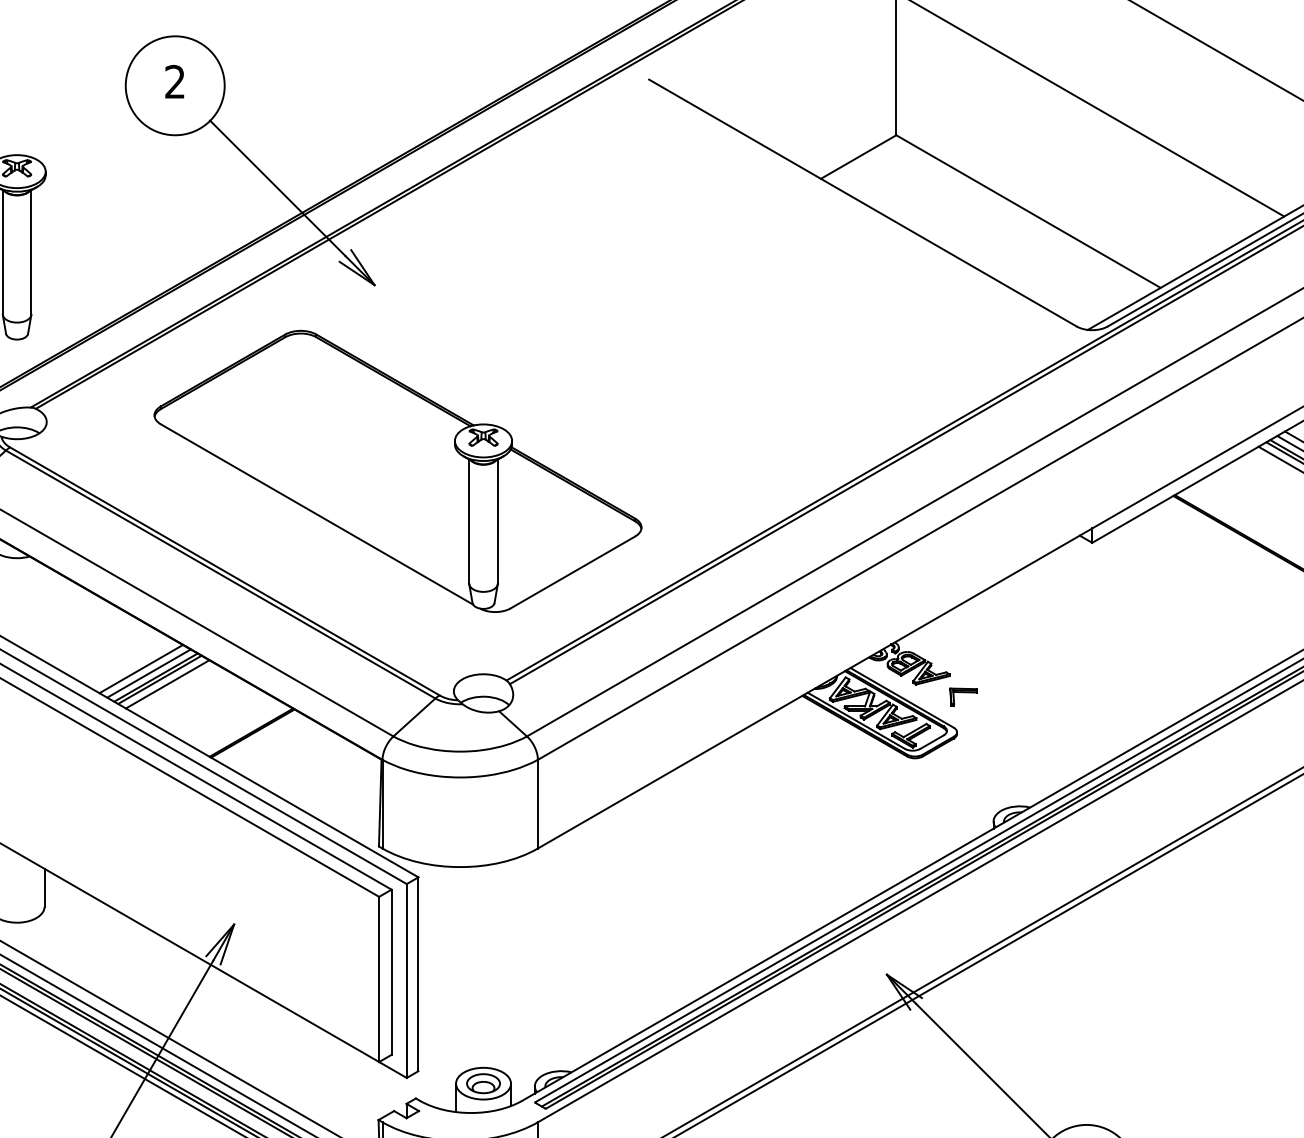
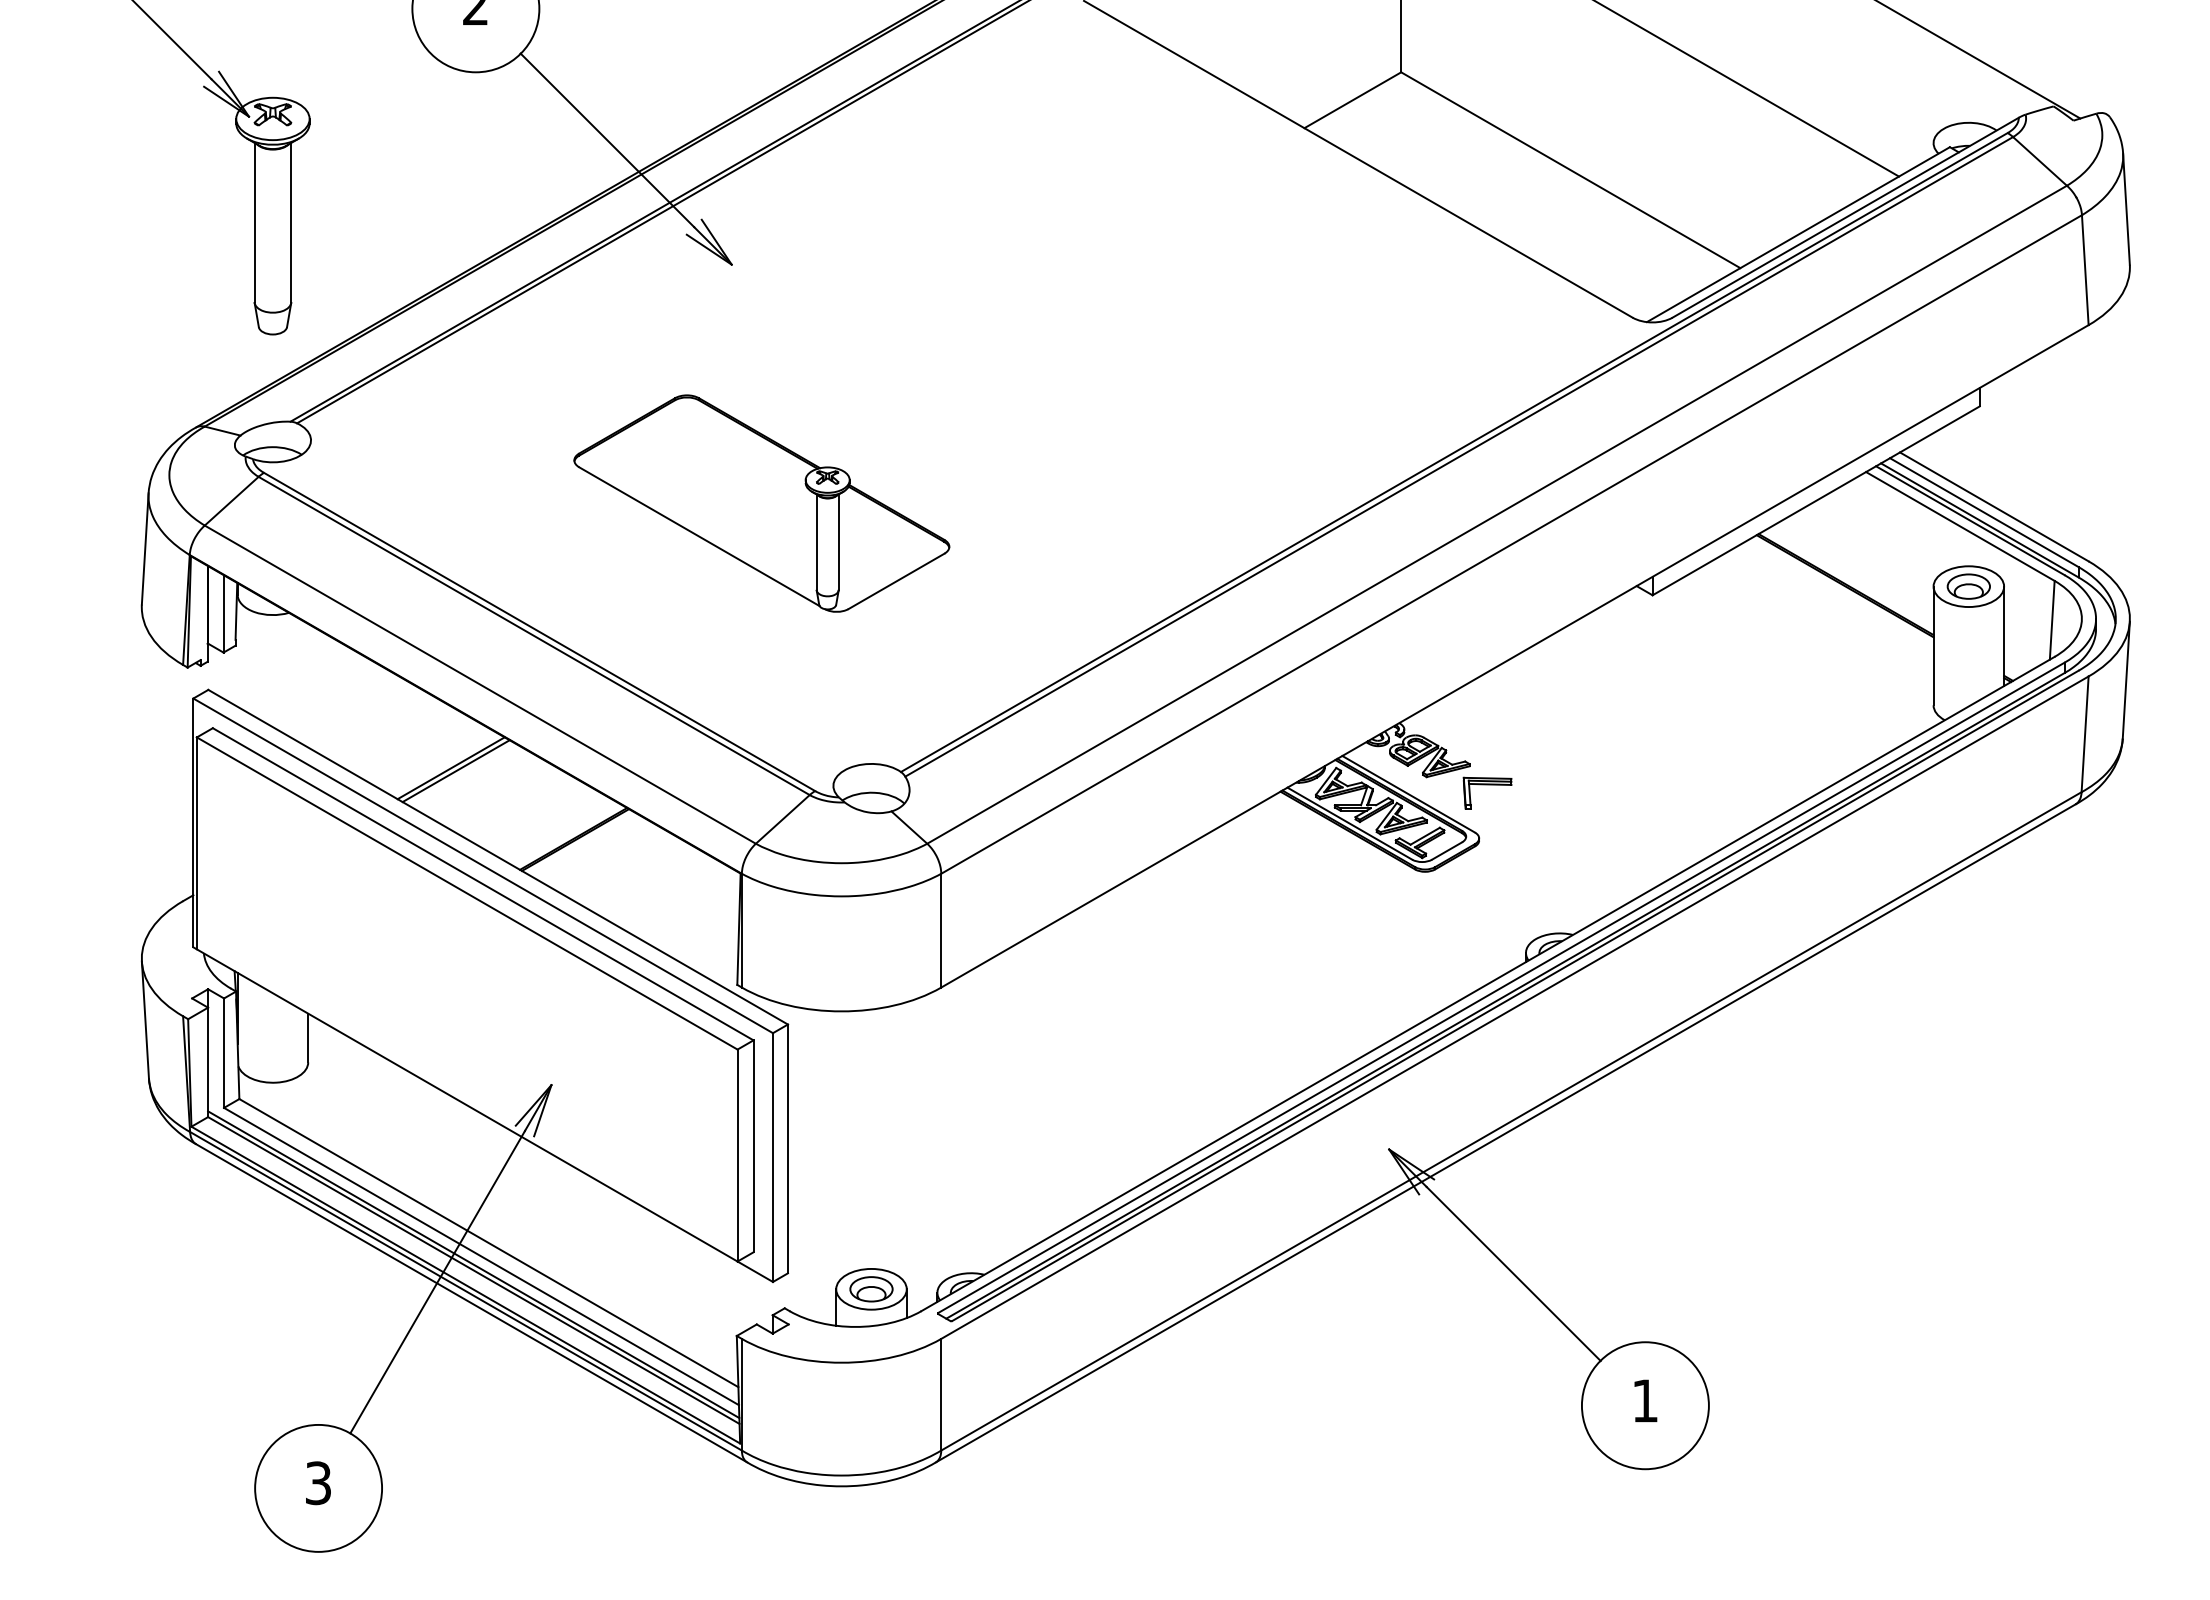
part: (397, 471) -> (761, 503), size x0.6
line: (140, 669) -> (431, 757), removed
line: (148, 673) -> (441, 763), removed
line: (167, 684) -> (465, 776), removed
part: (963, 697) -> (1487, 793), size x1.4

